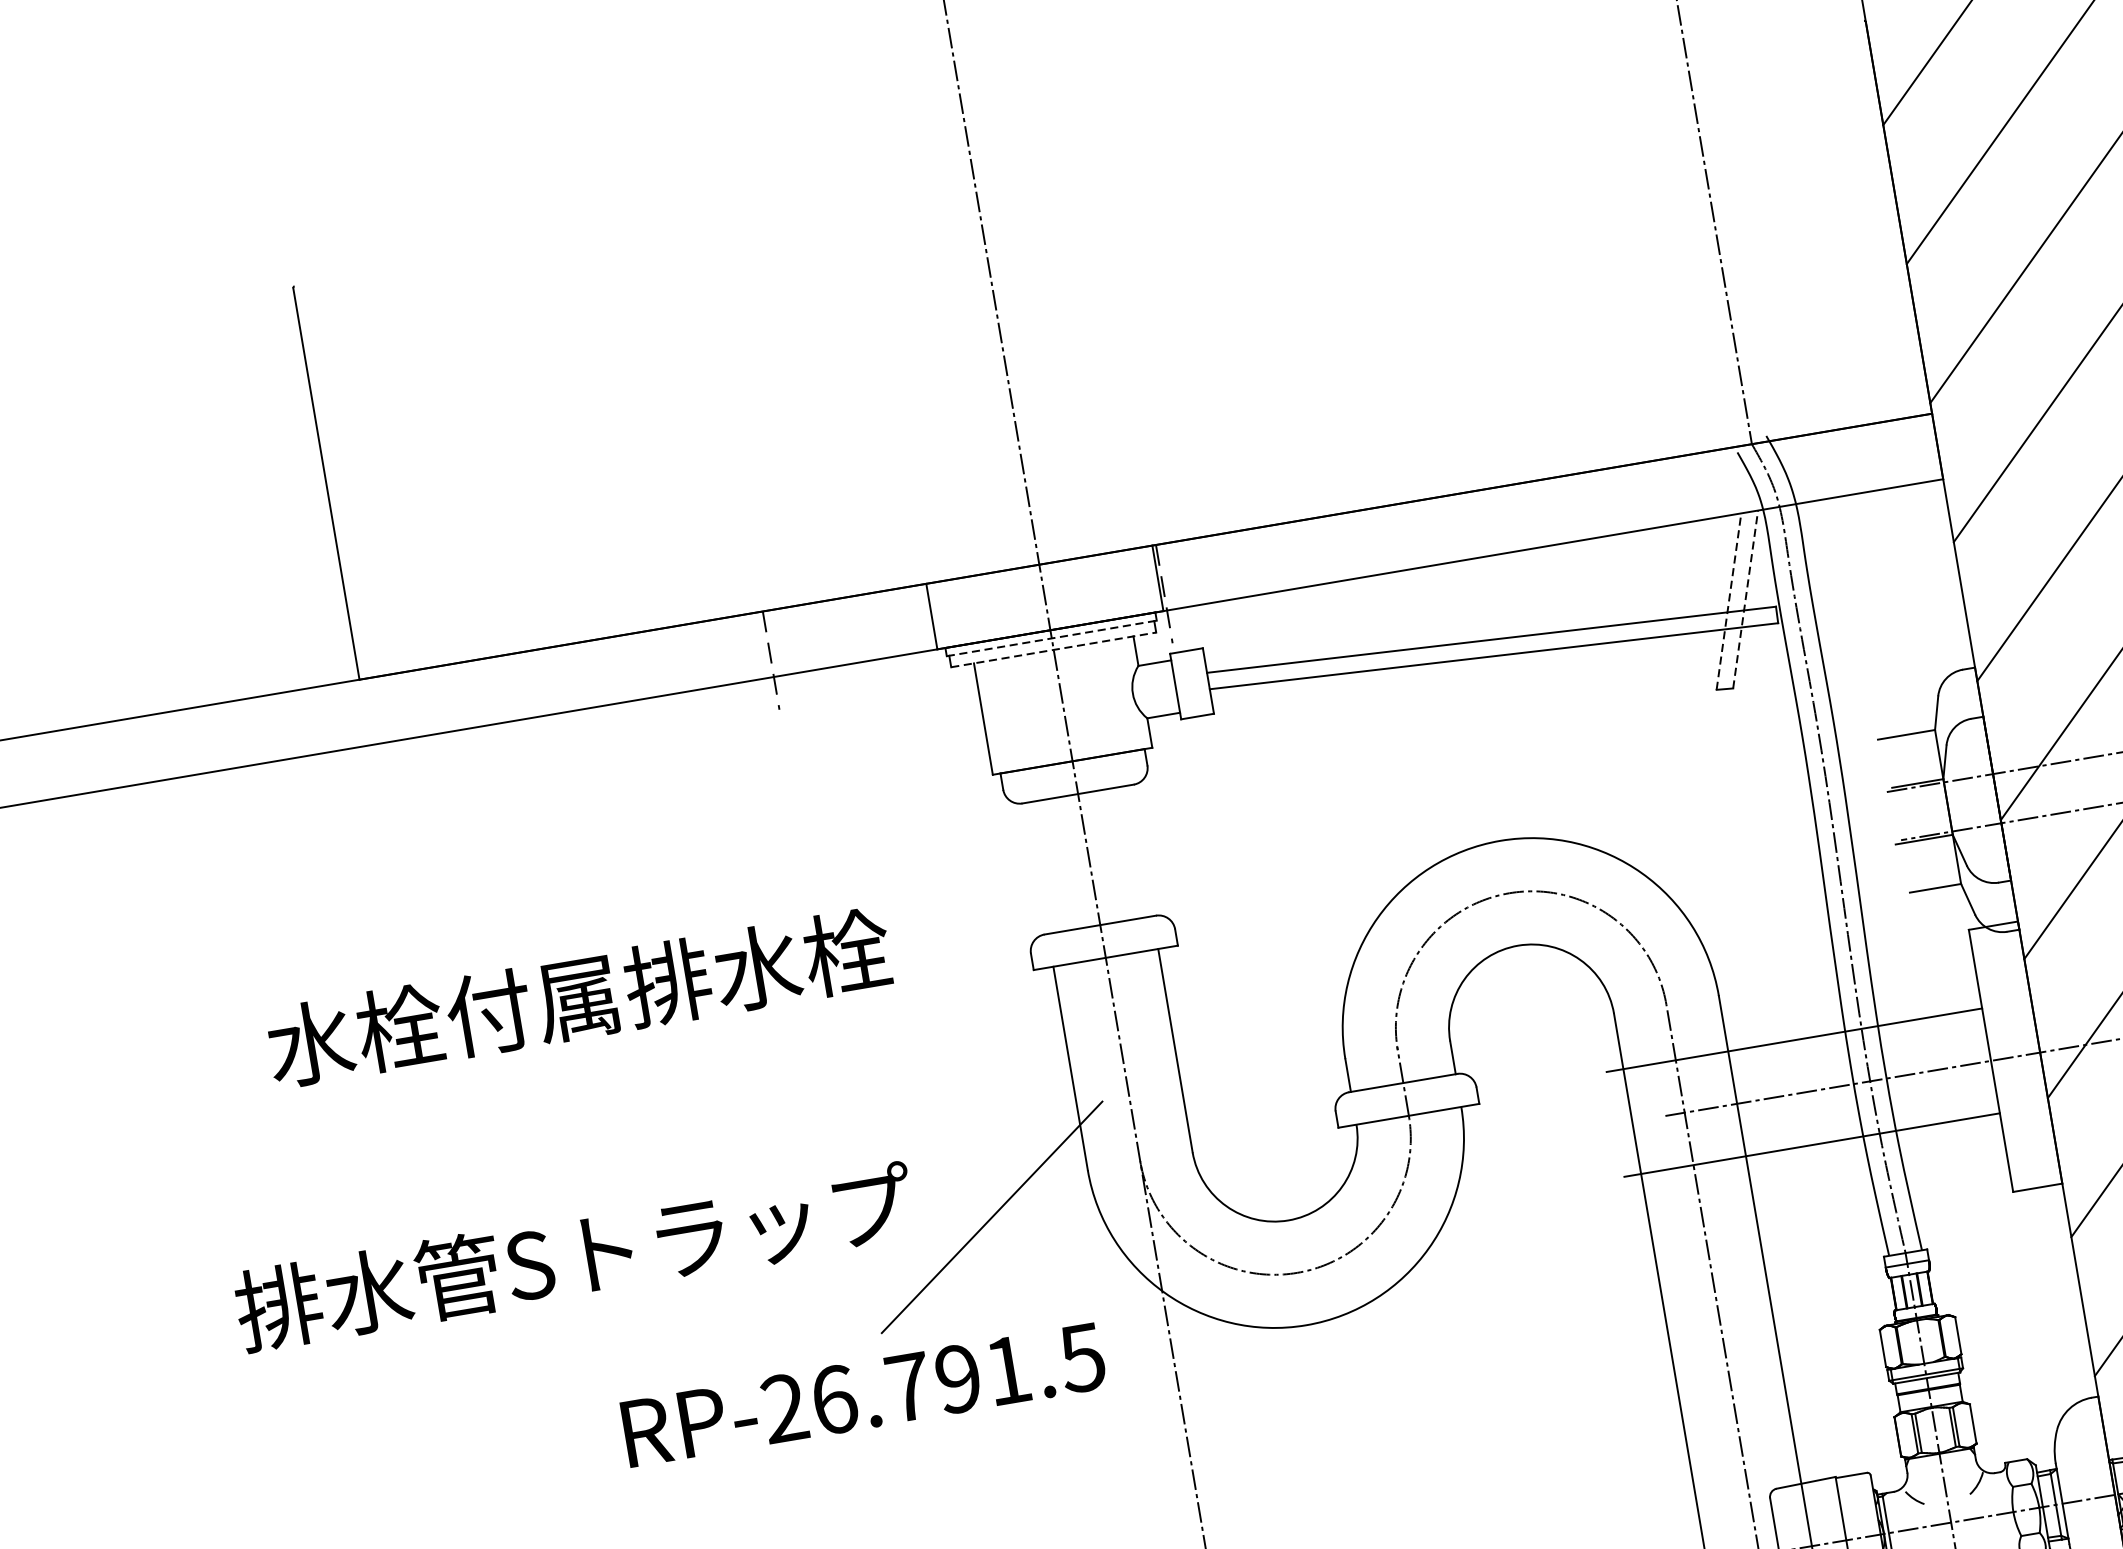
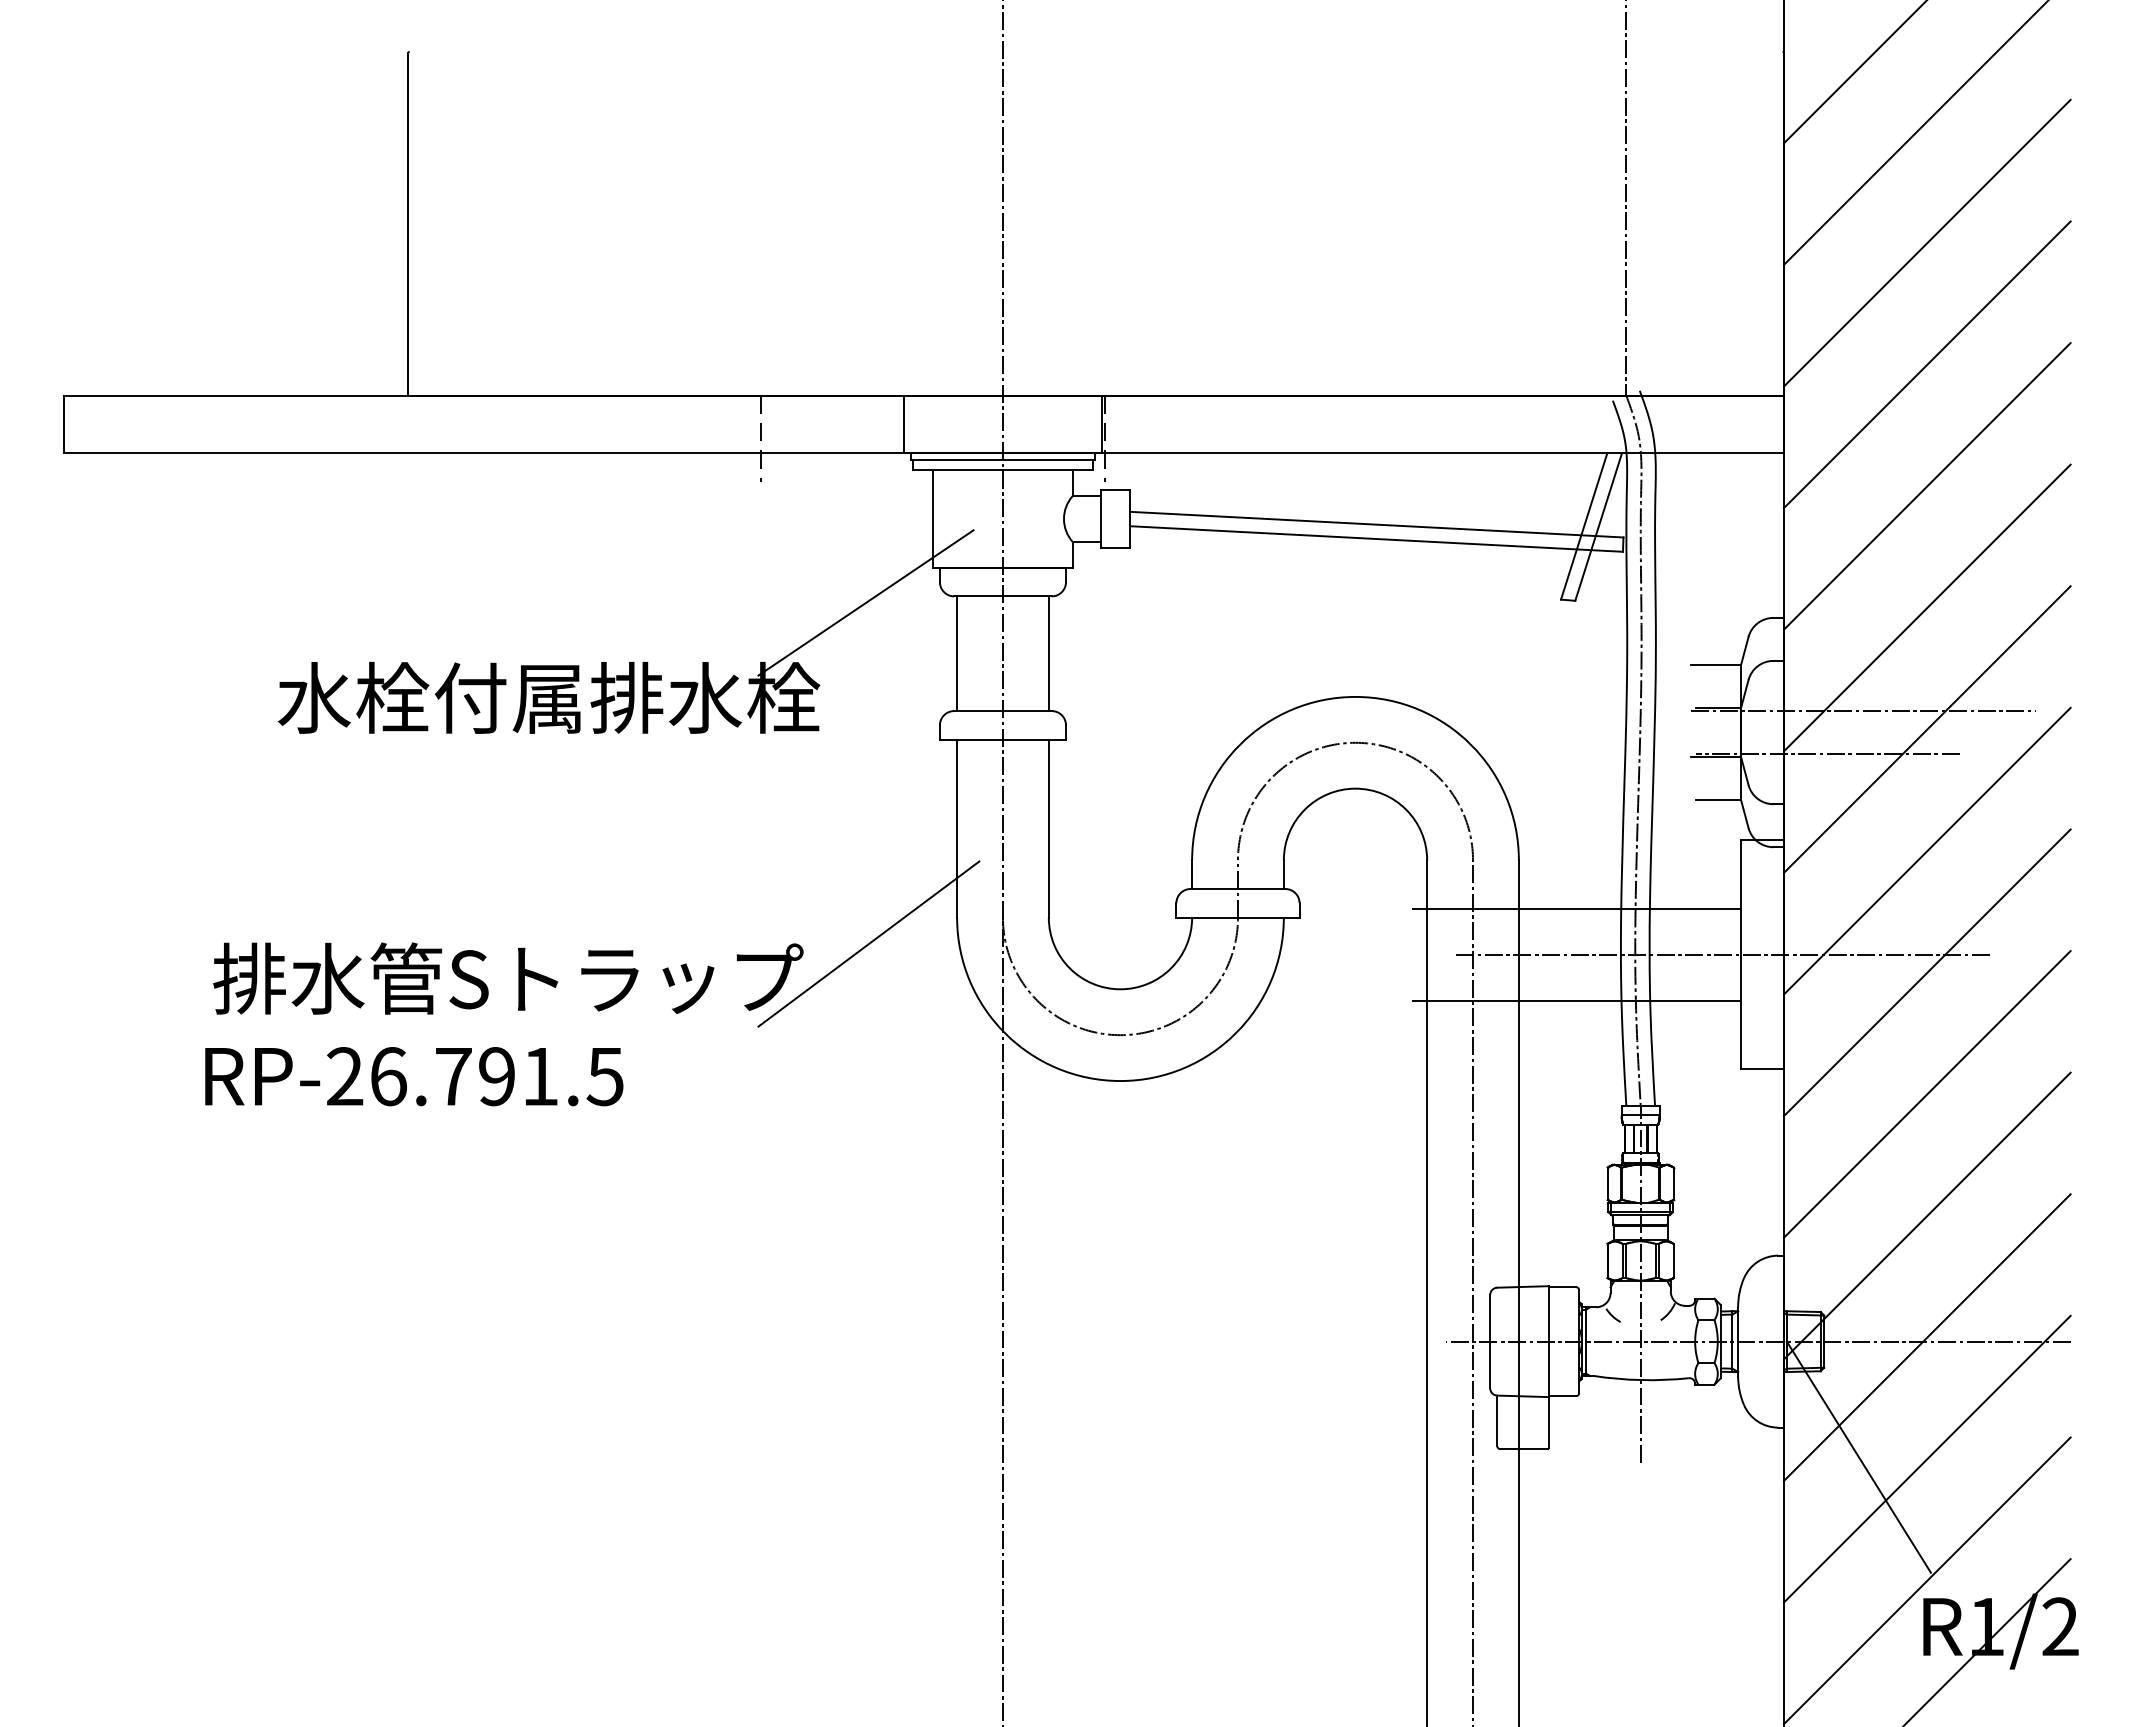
line: (1745, 599) -> (1598, 526), dashed -> solid
line: (1729, 601) -> (1584, 526), dashed -> solid
line: (1051, 638) -> (1002, 460), dashed -> solid
line: (1053, 650) -> (1002, 470), dashed -> solid
line: (922, 827) -> (865, 602), added
line: (1141, 850) -> (1048, 653), added
line: (1037, 868) -> (957, 653), added
text: (574, 1256) -> (508, 978), moved
text: (864, 1394) -> (414, 1076), moved

